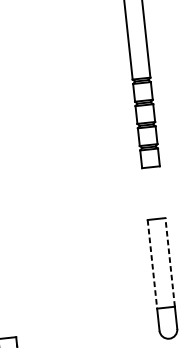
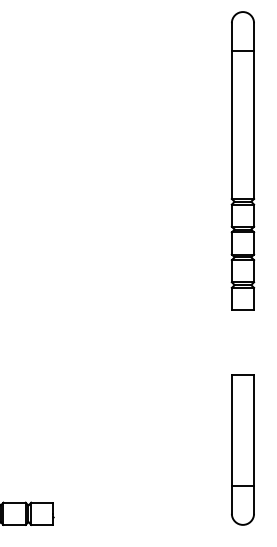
line: (170, 262) -> (254, 430), dashed -> solid
line: (152, 264) -> (231, 430), dashed -> solid

